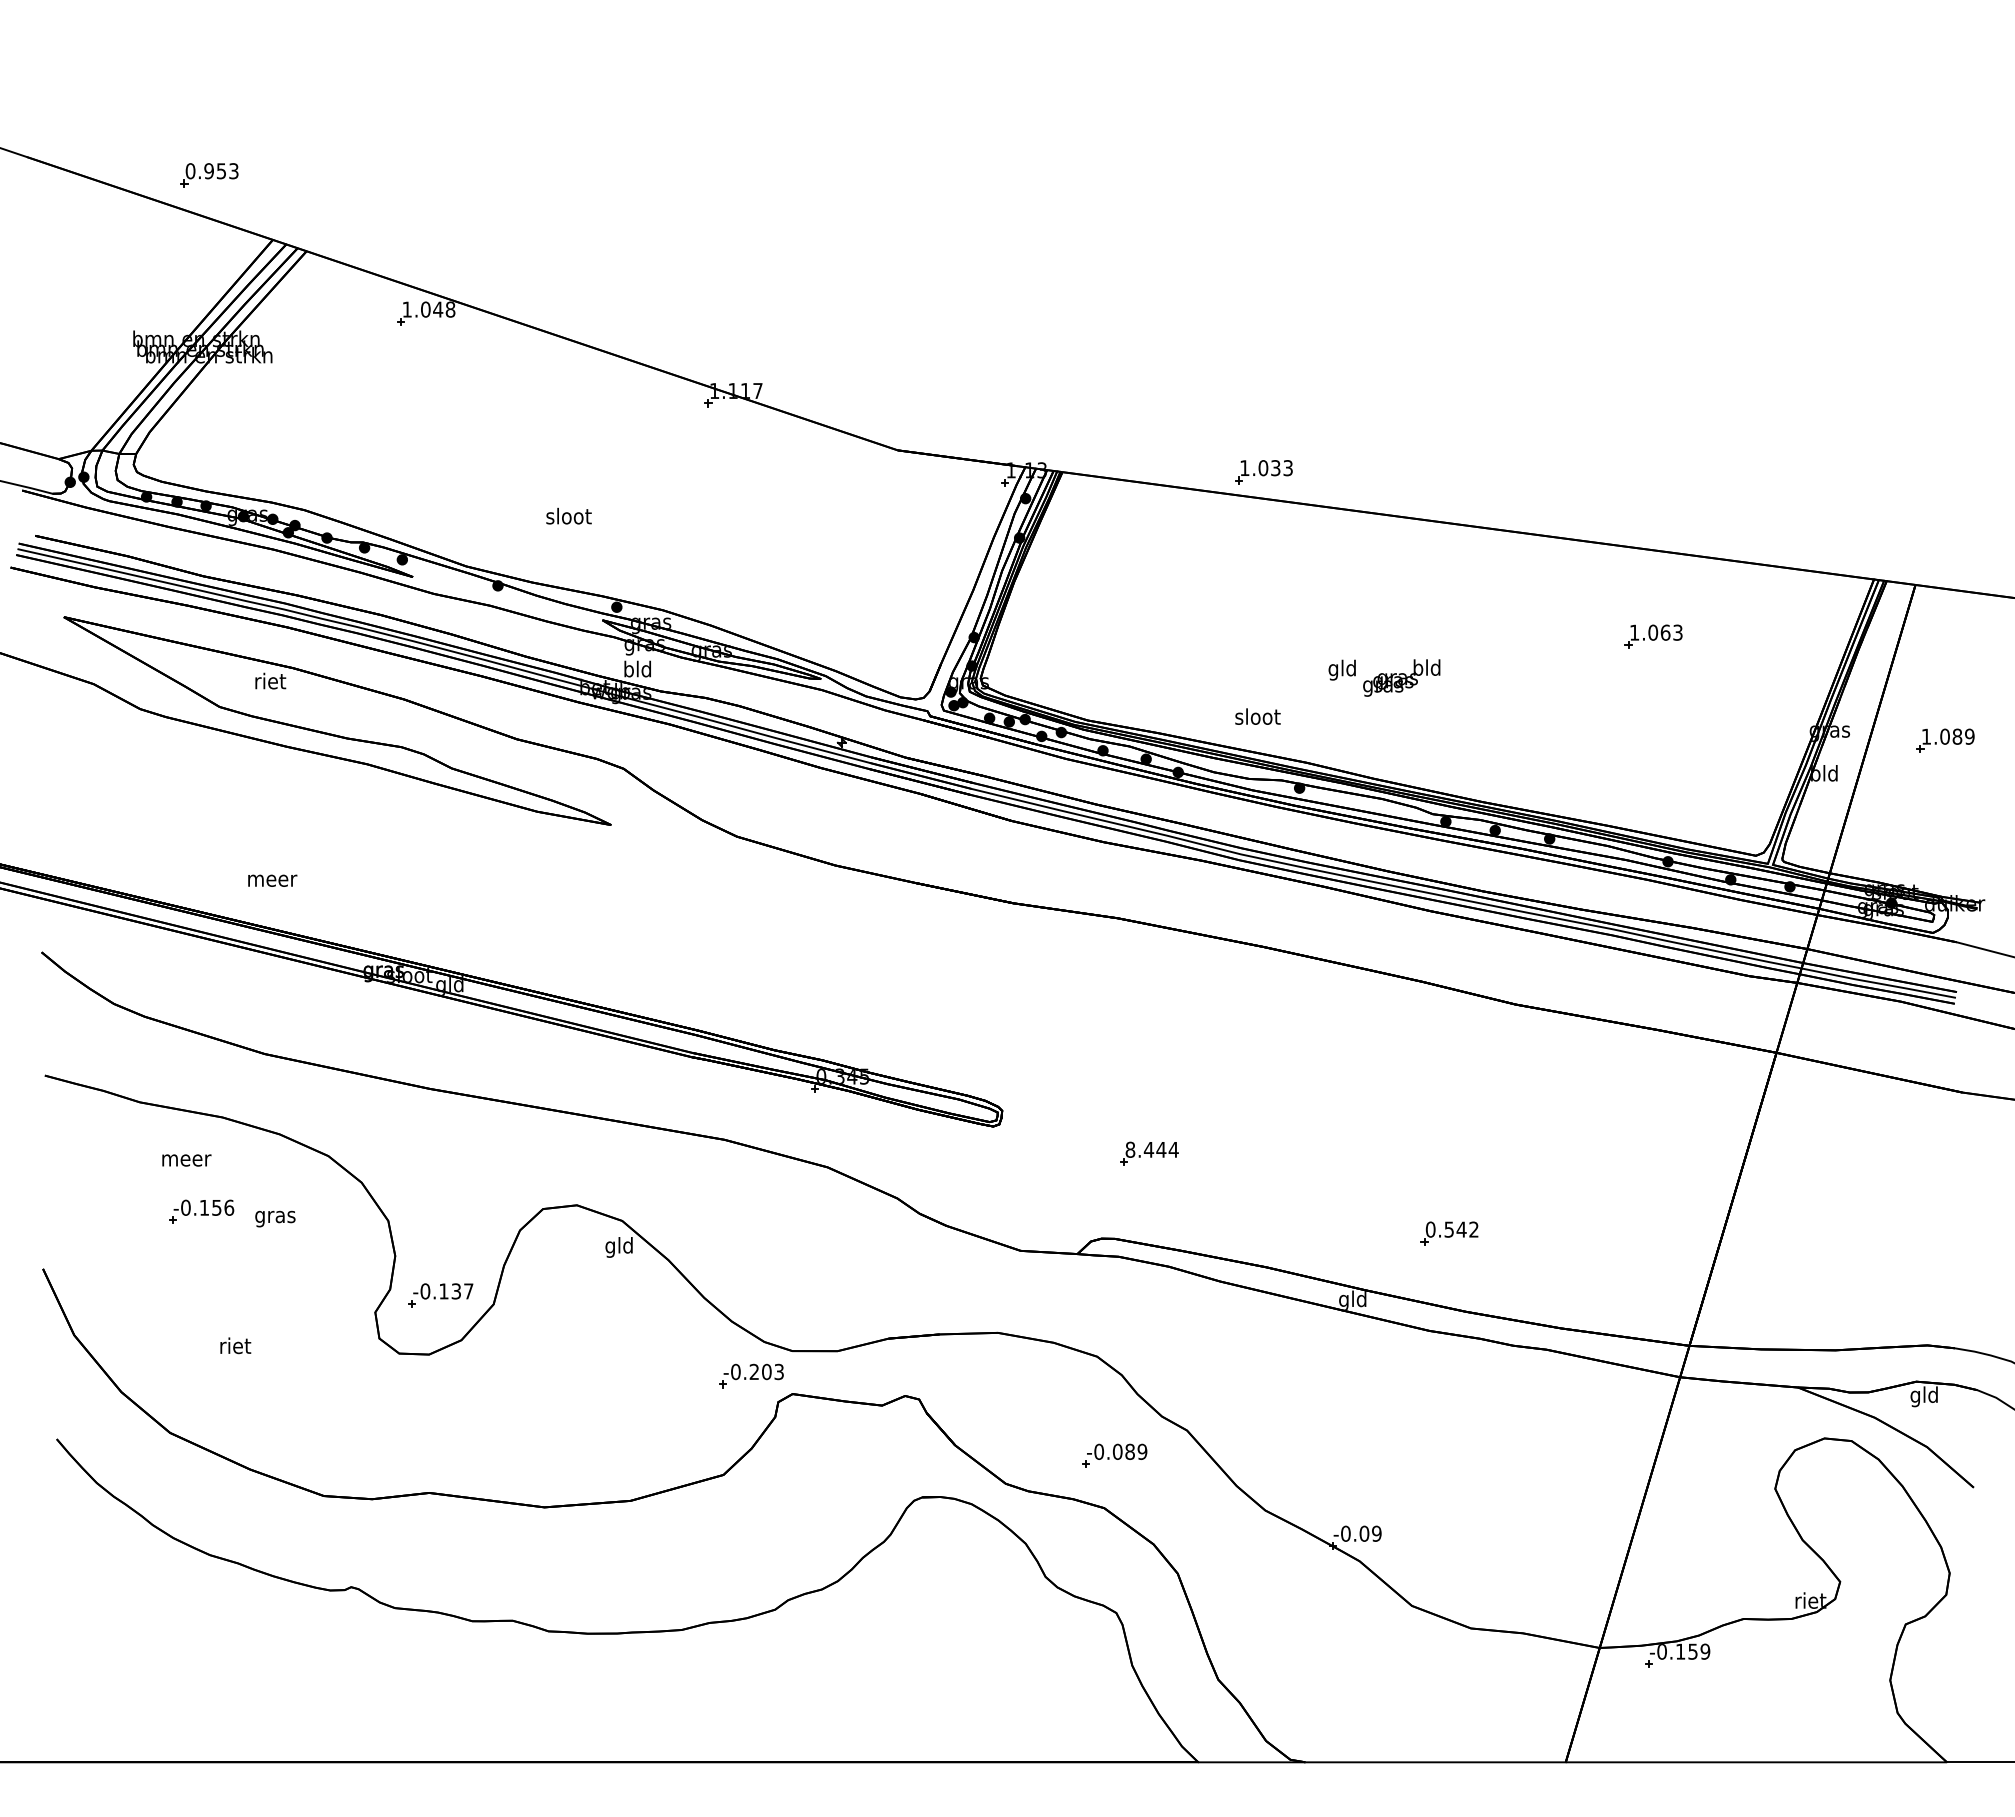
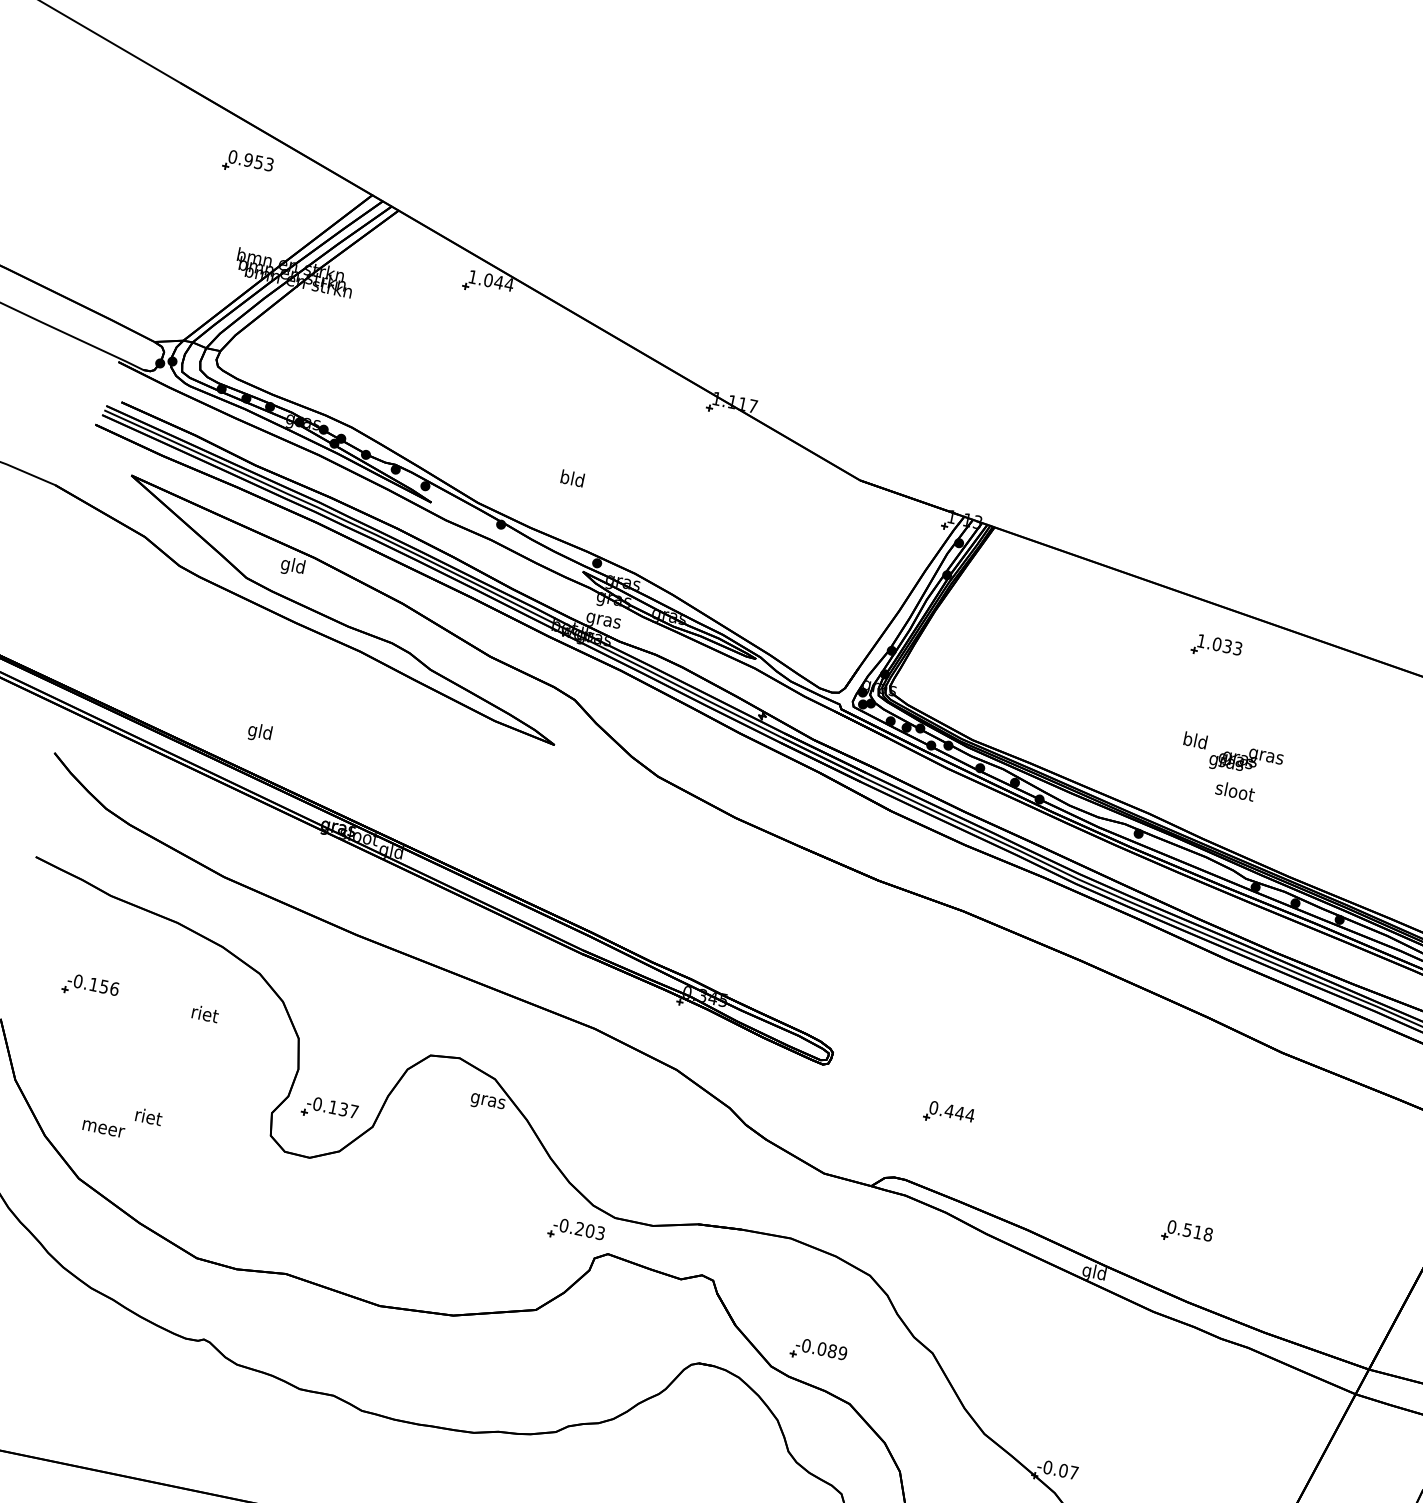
part: (209, 175) -> (248, 163), moved
text: (450, 309) -> (509, 284), 1.048 -> 1.044
part: (1263, 472) -> (1216, 648), moved
text: (568, 515) -> (572, 477), sloot -> bld
text: (1333, 669) -> (1187, 740), gld -> bld
text: (1427, 669) -> (1266, 756), bld -> gras
text: (637, 670) -> (603, 619), bld -> gras
text: (270, 682) -> (293, 566), riet -> gld
text: (1257, 716) -> (1234, 790), moved
text: (272, 880) -> (260, 732), meer -> gld
text: (1130, 1149) -> (933, 1107), 8.444 -> 0.444
text: (186, 1160) -> (103, 1129), moved
part: (201, 1211) -> (90, 987), moved
text: (275, 1216) -> (204, 1015), gras -> riet
text: (1467, 1229) -> (1202, 1233), 0.542 -> 0.518
text: (619, 1247) -> (488, 1101), gld -> gras
part: (1114, 1455) -> (818, 1351), moved
text: (1376, 1533) -> (1073, 1472), -0.09 -> -0.07

